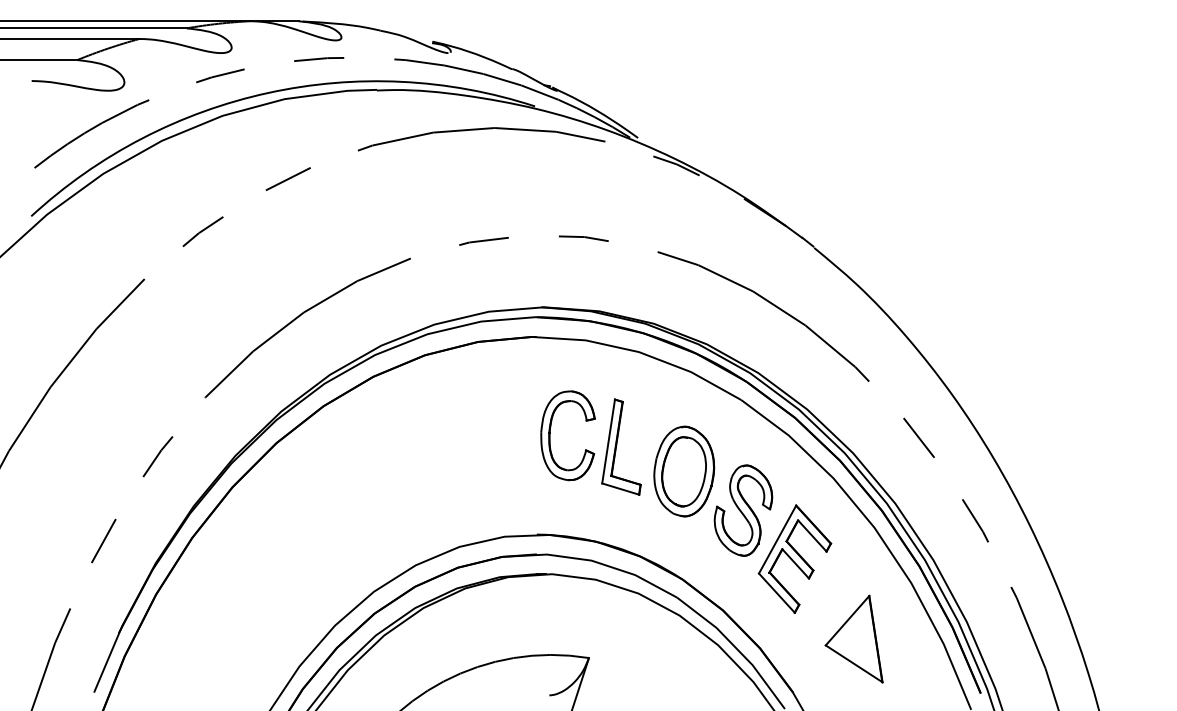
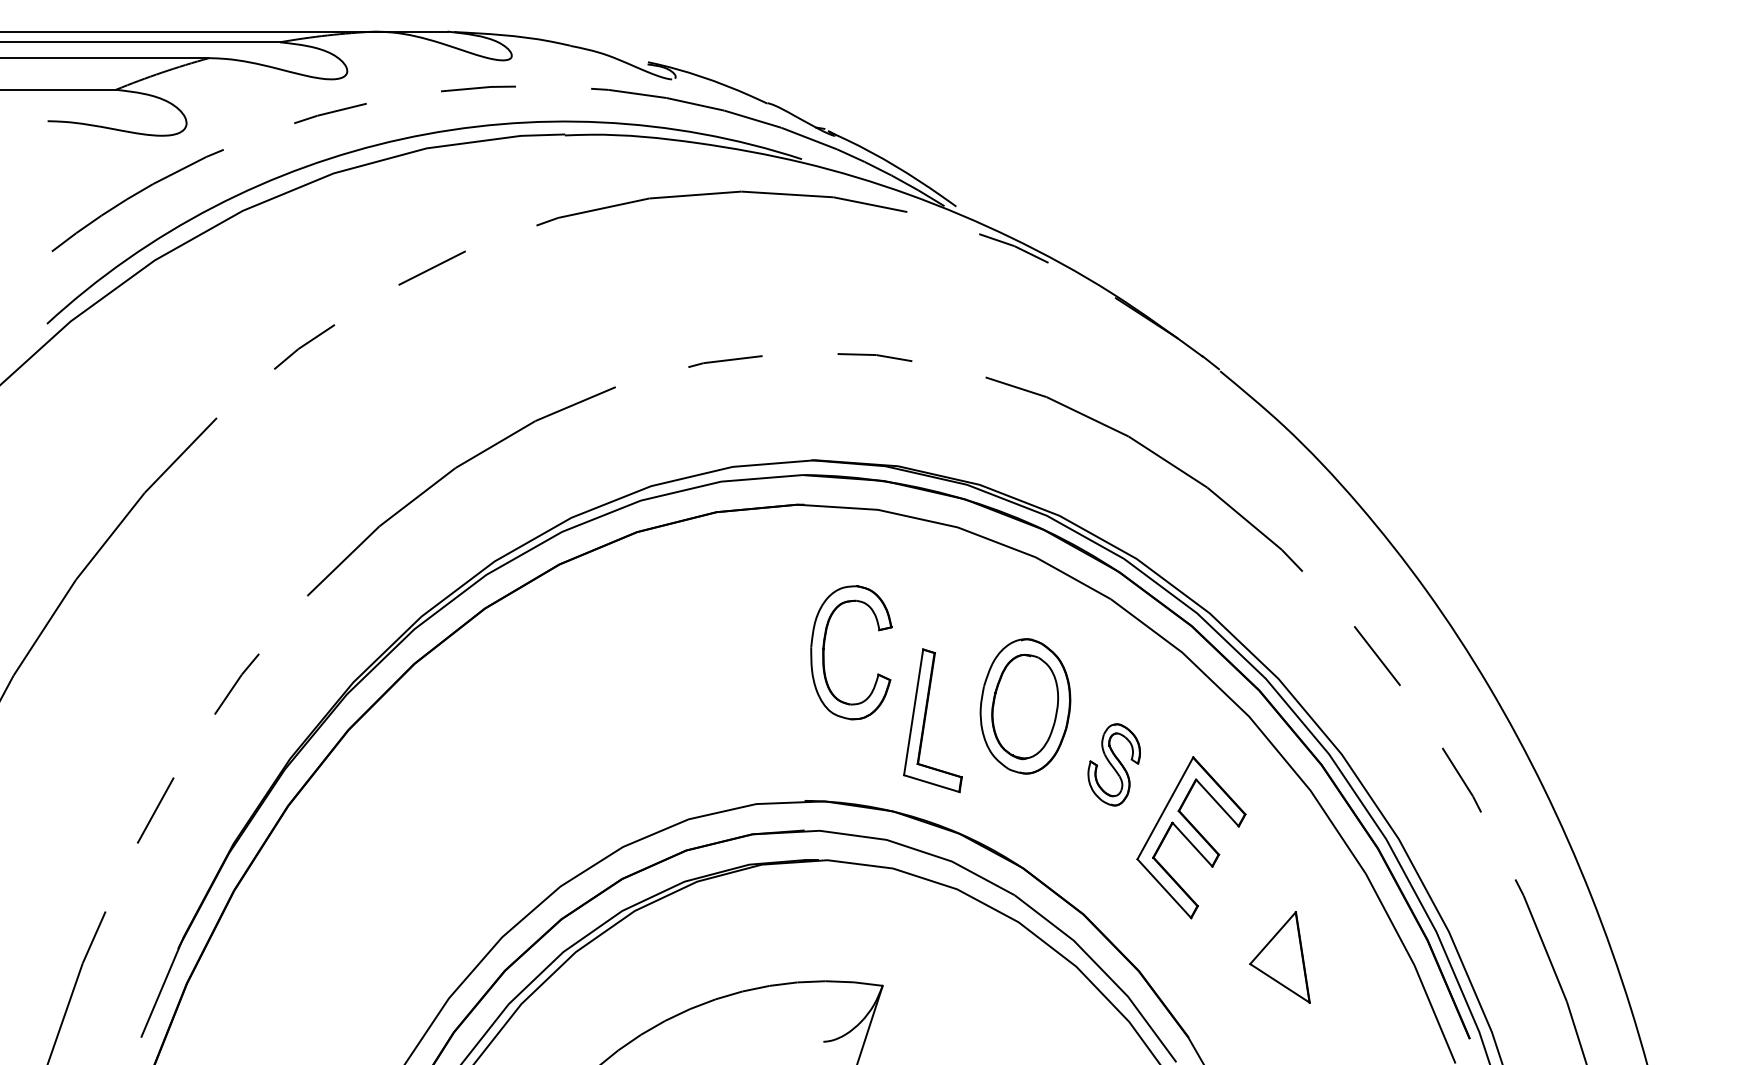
part: (621, 446) -> (932, 719), moved
part: (743, 510) -> (1114, 764), size x0.6
part: (853, 638) -> (1279, 956), size x0.7

